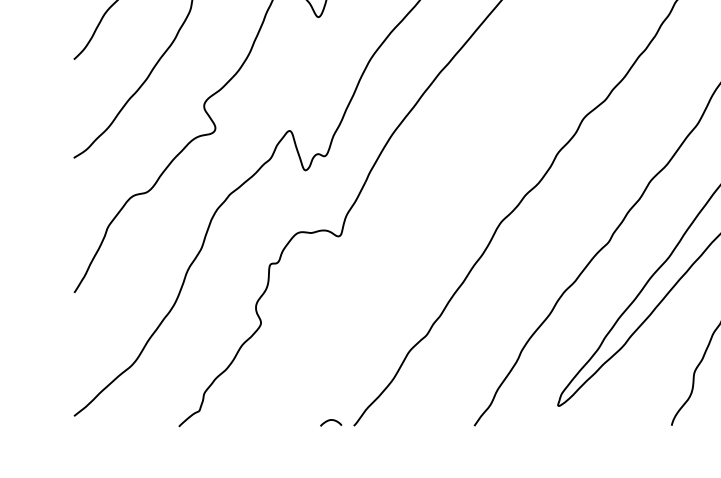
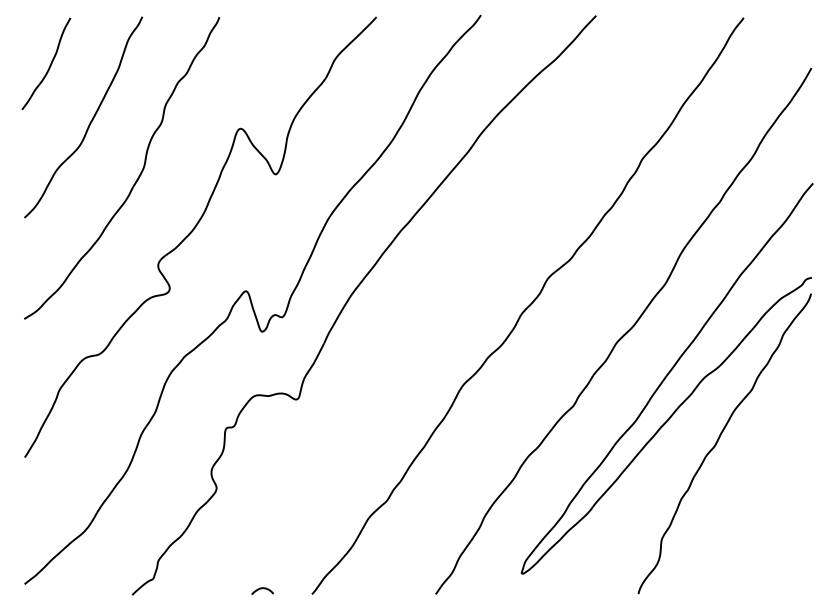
curve: (331, 421) -> (262, 589), moved

